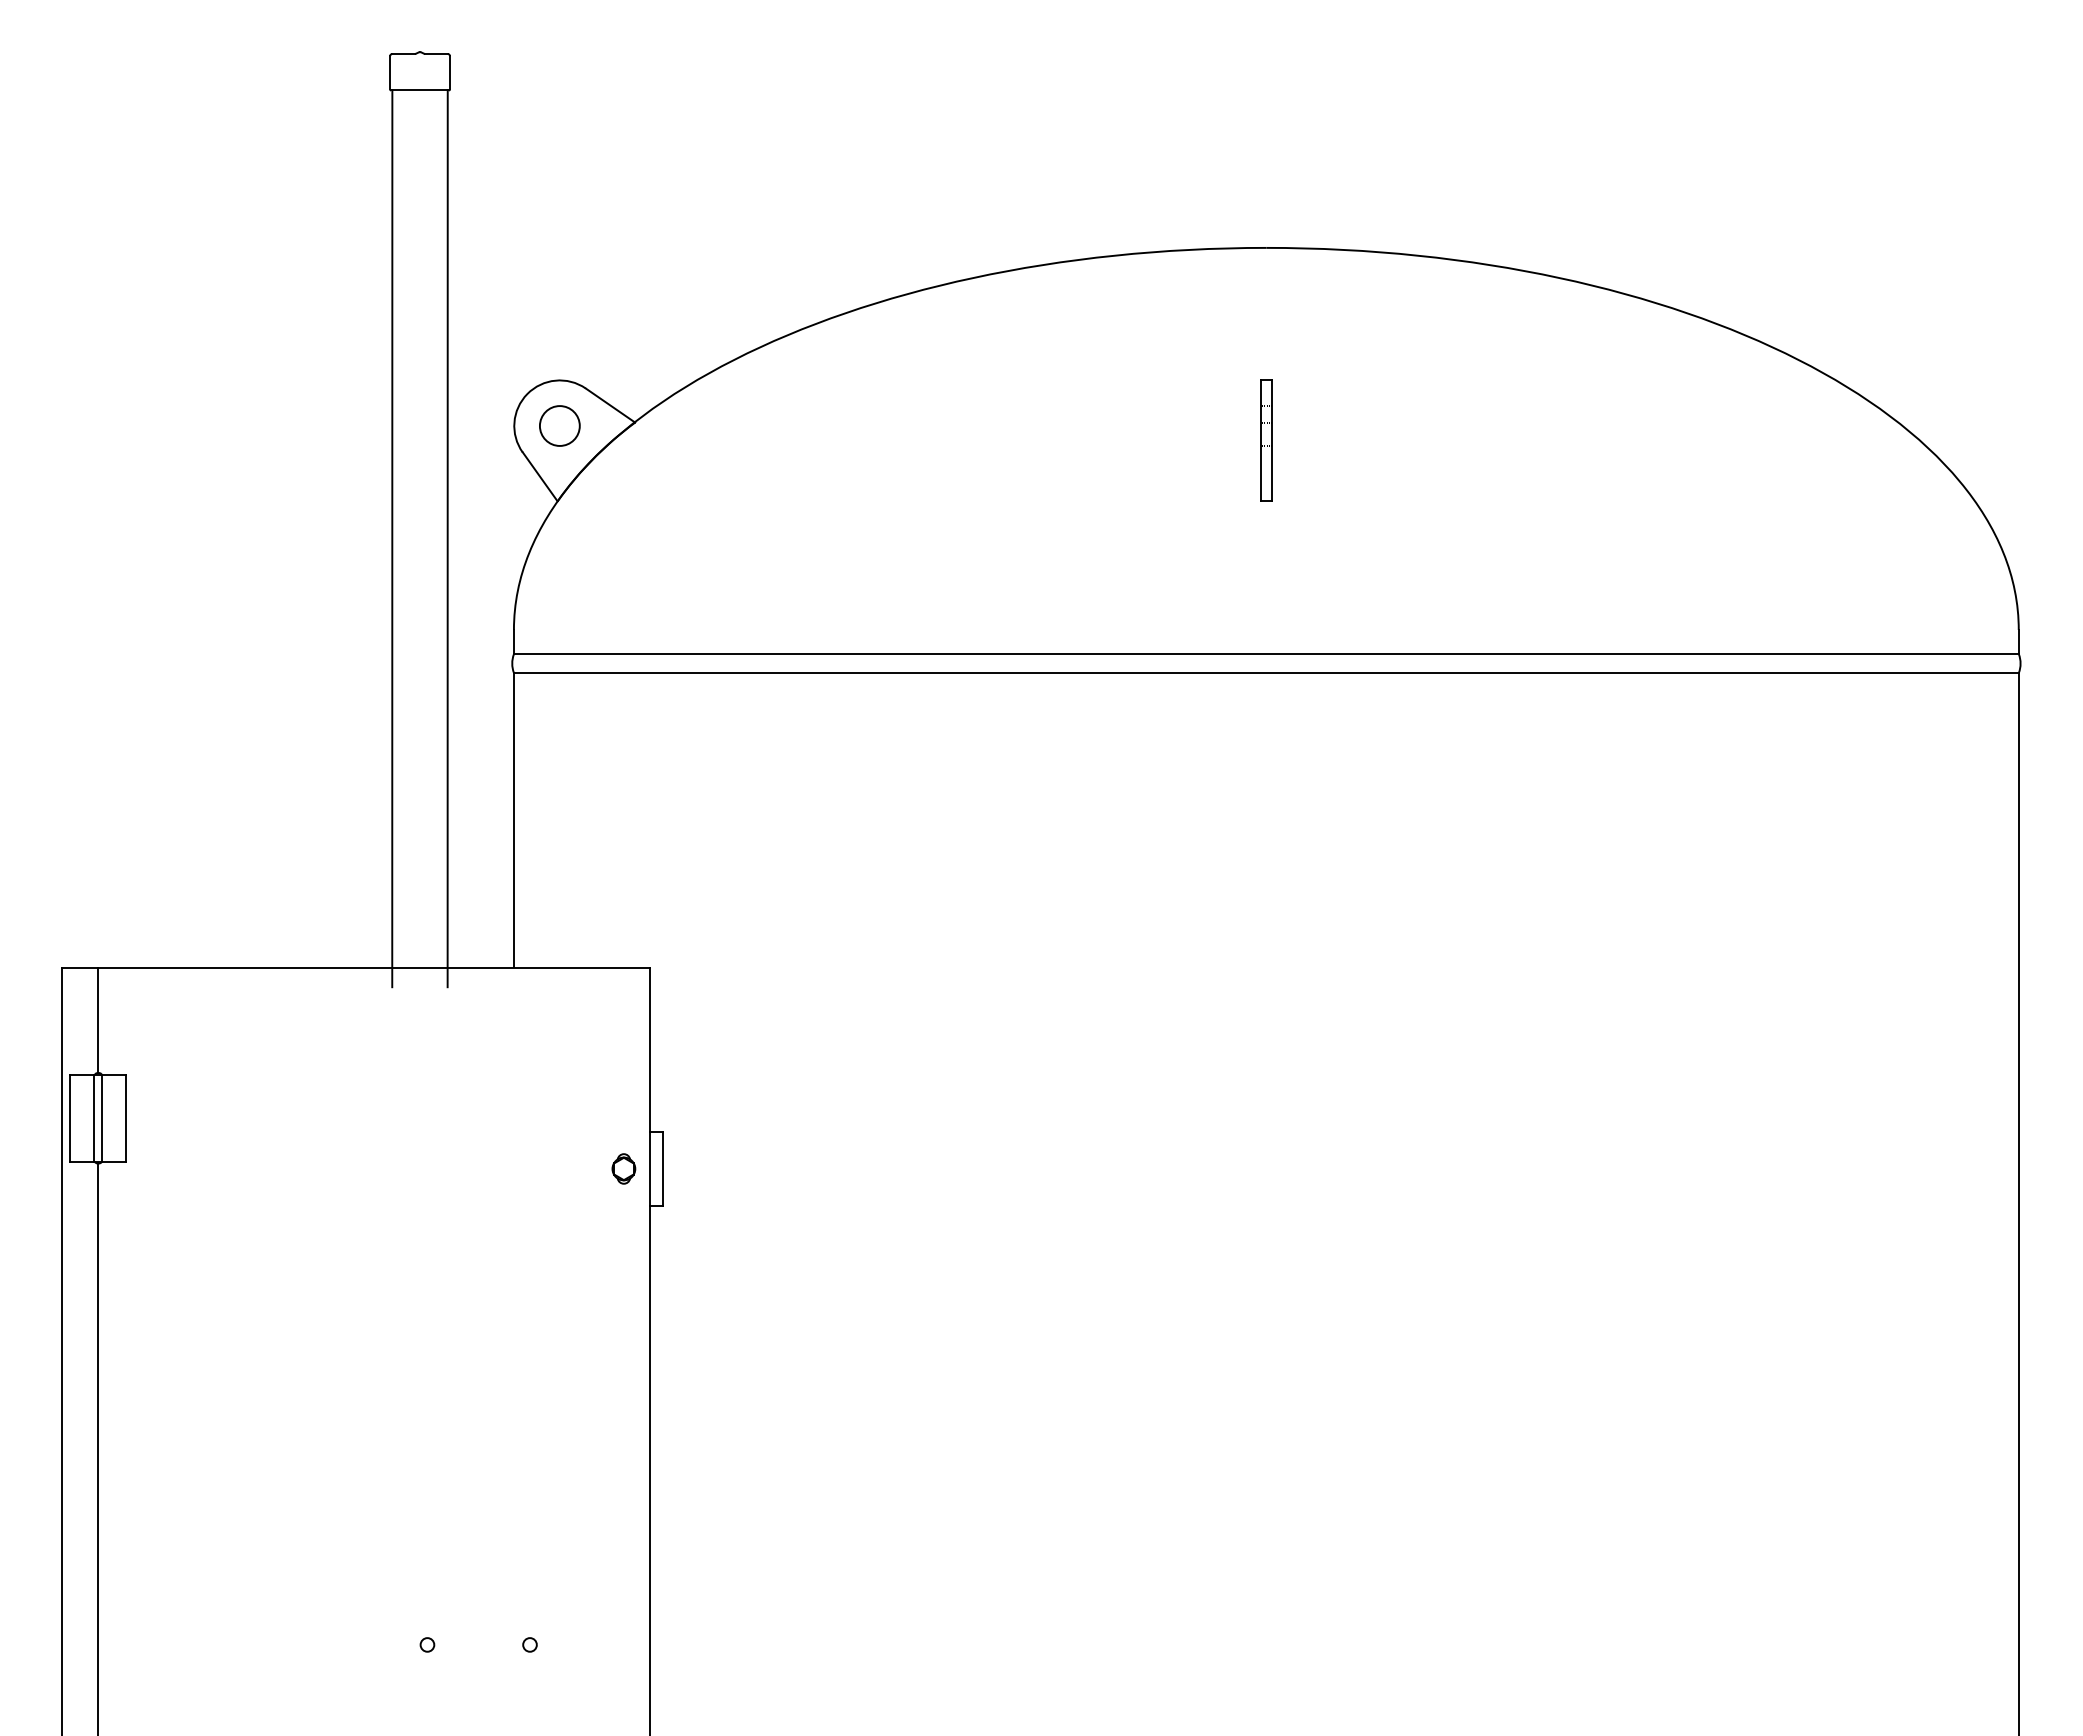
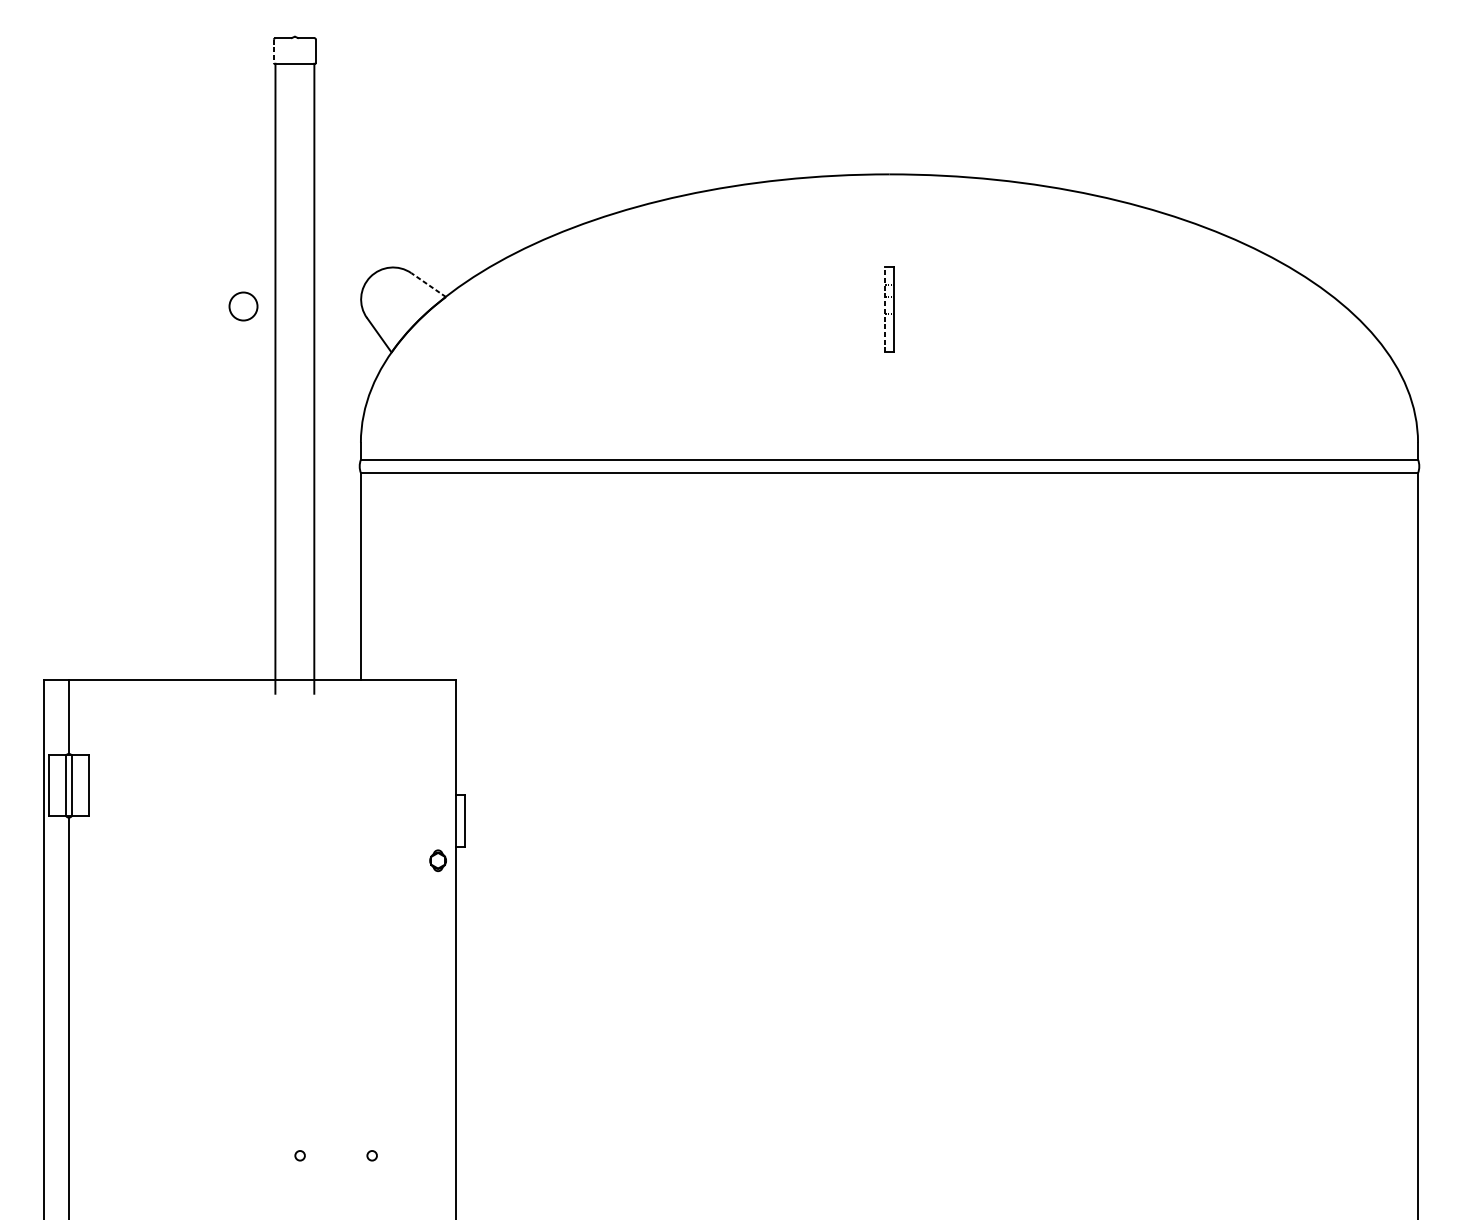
line: (390, 72) -> (274, 51), solid -> dashed
line: (610, 405) -> (428, 285), solid -> dashed
circle: (559, 425) -> (243, 306), moved
line: (1260, 440) -> (885, 309), solid -> dashed
part: (623, 1168) -> (437, 860), moved

